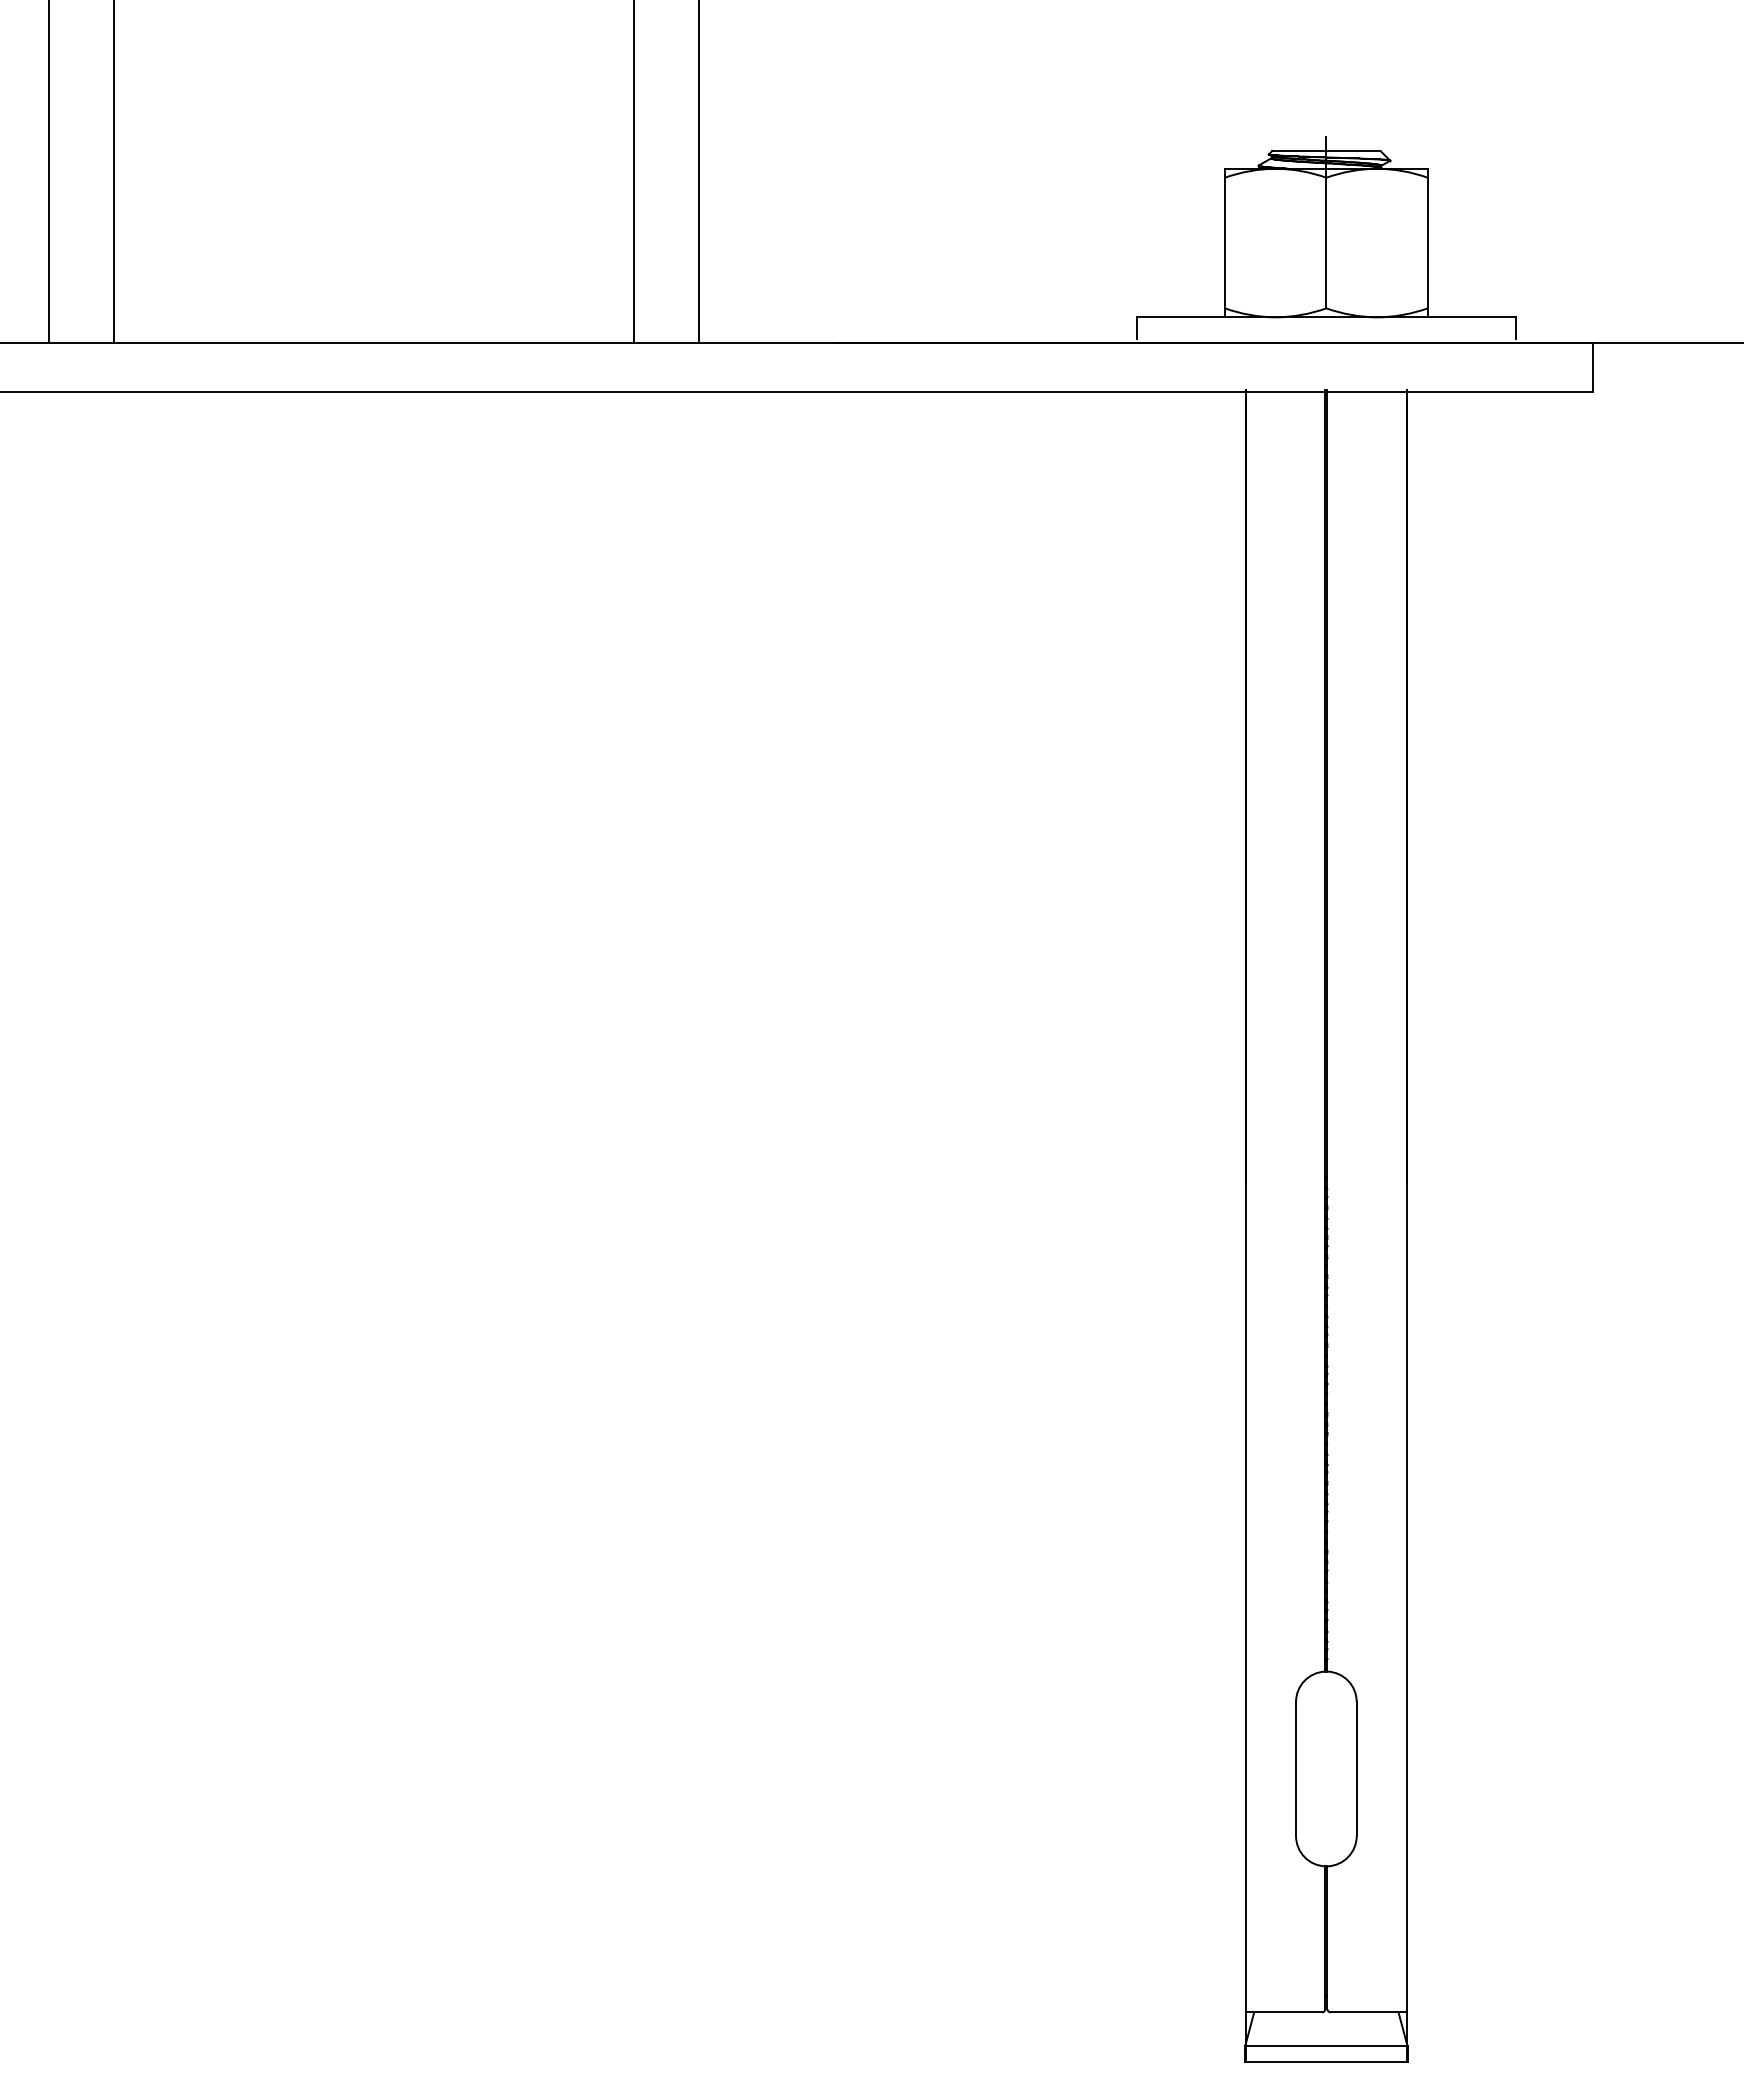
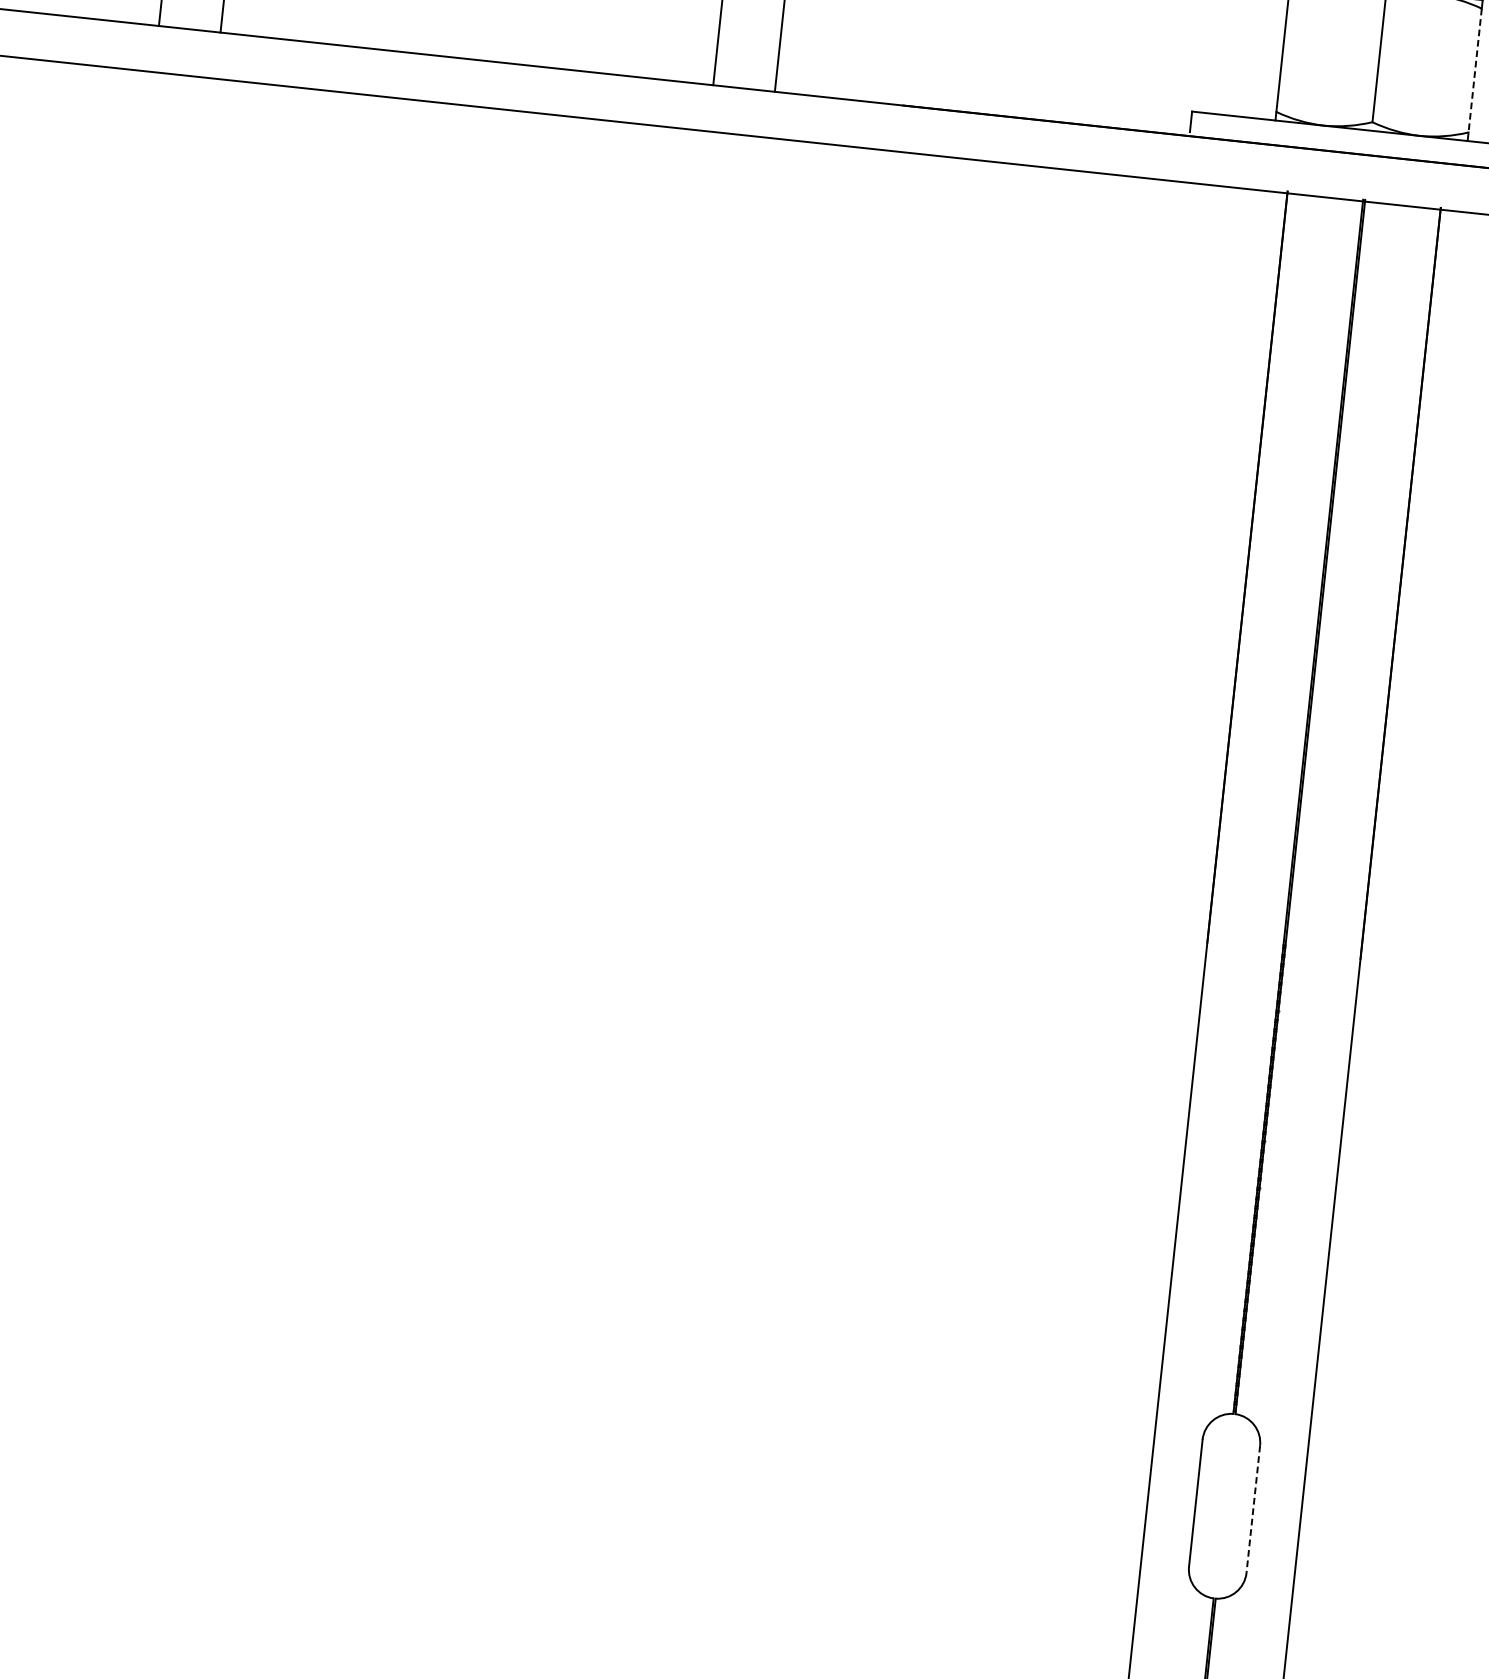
line: (1427, 243) -> (1474, 70), solid -> dashed
line: (1356, 1769) -> (1253, 1509), solid -> dashed

